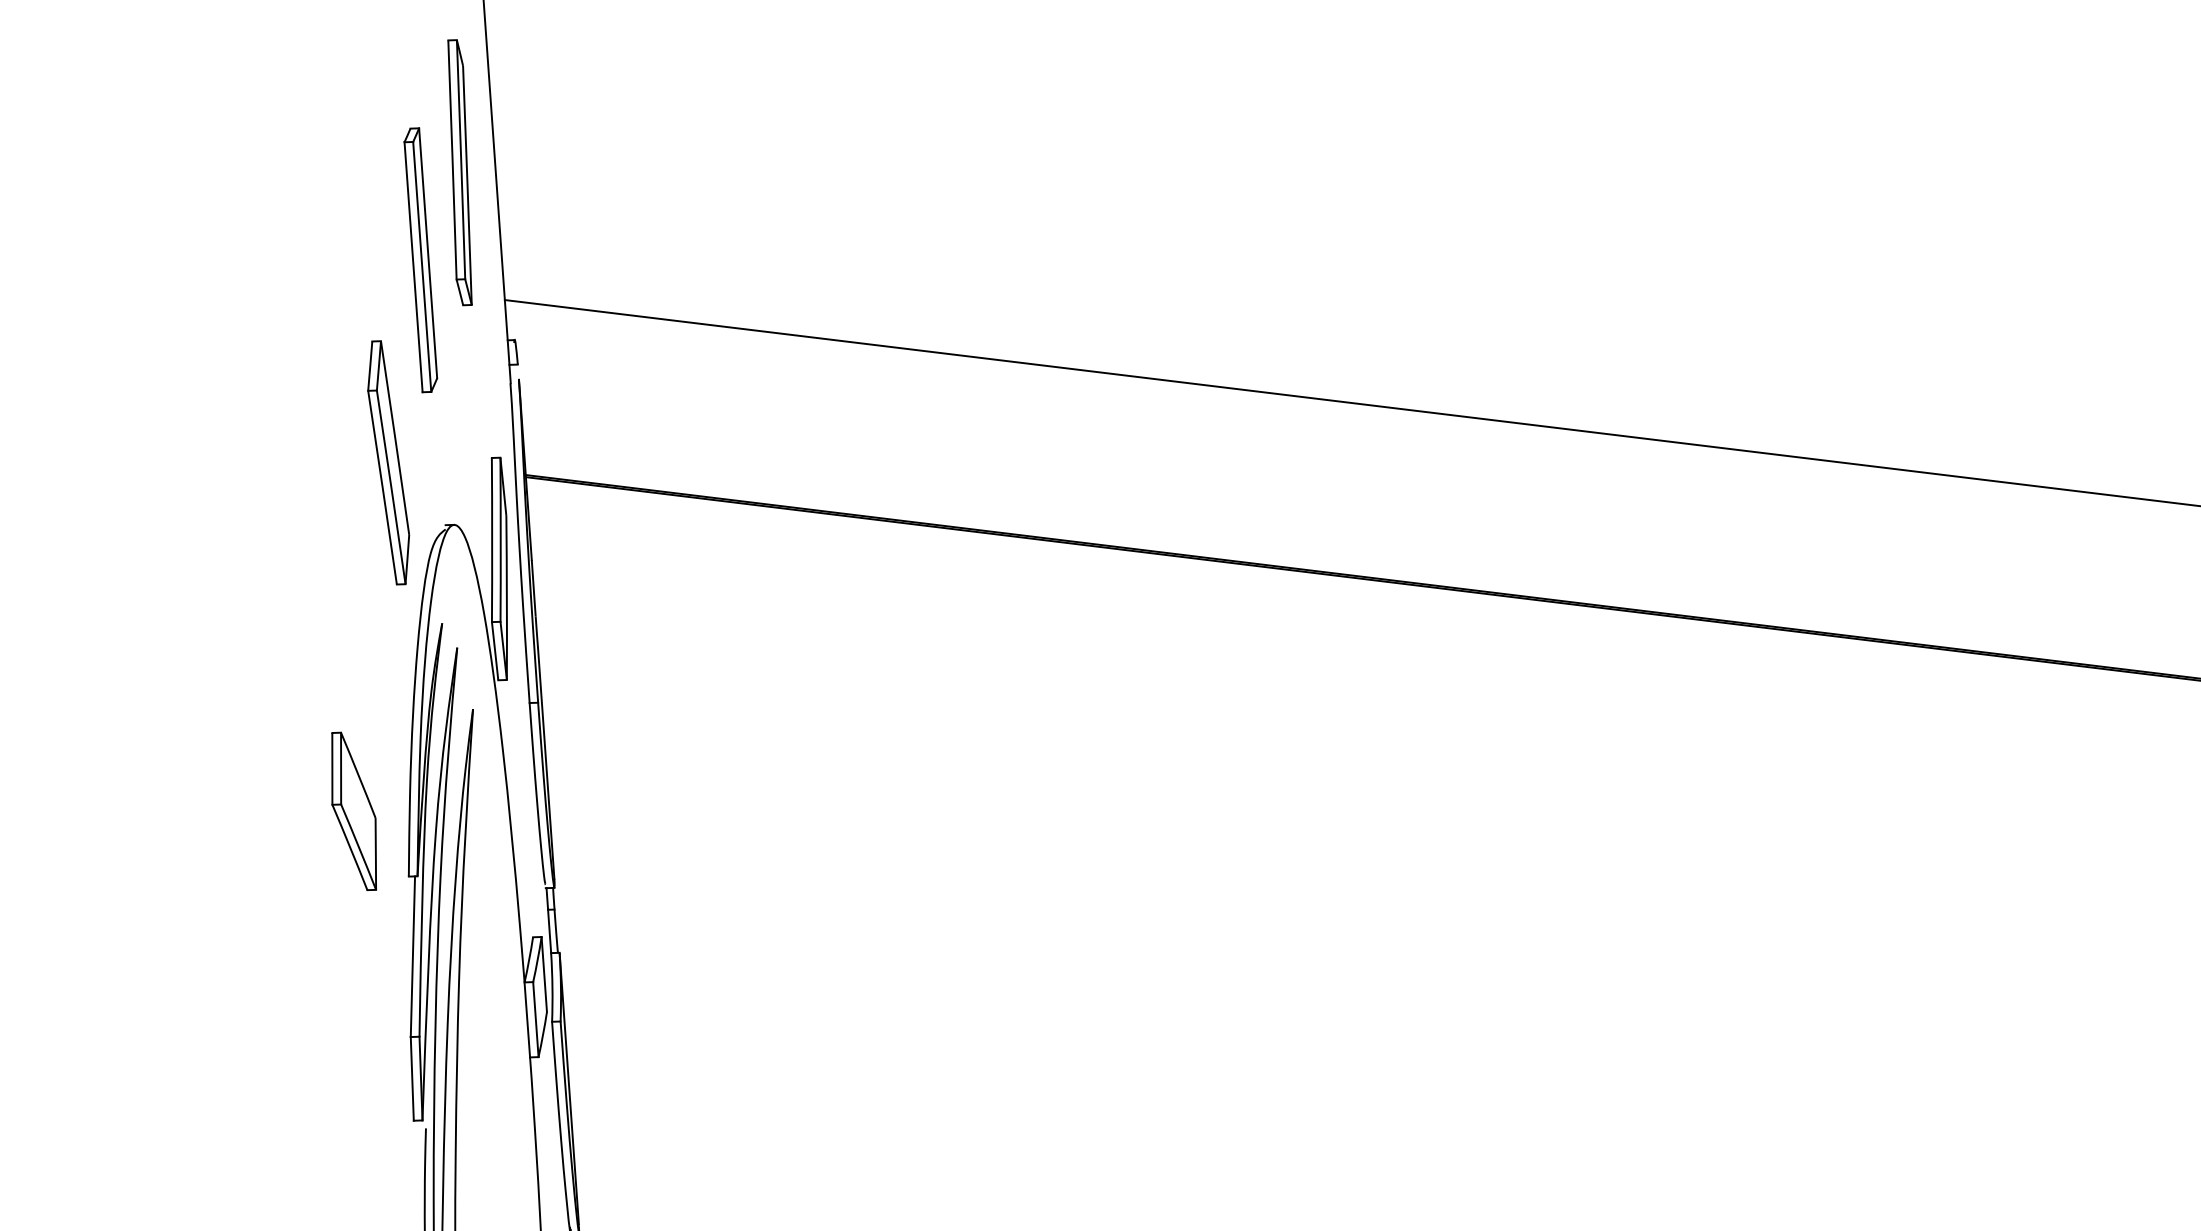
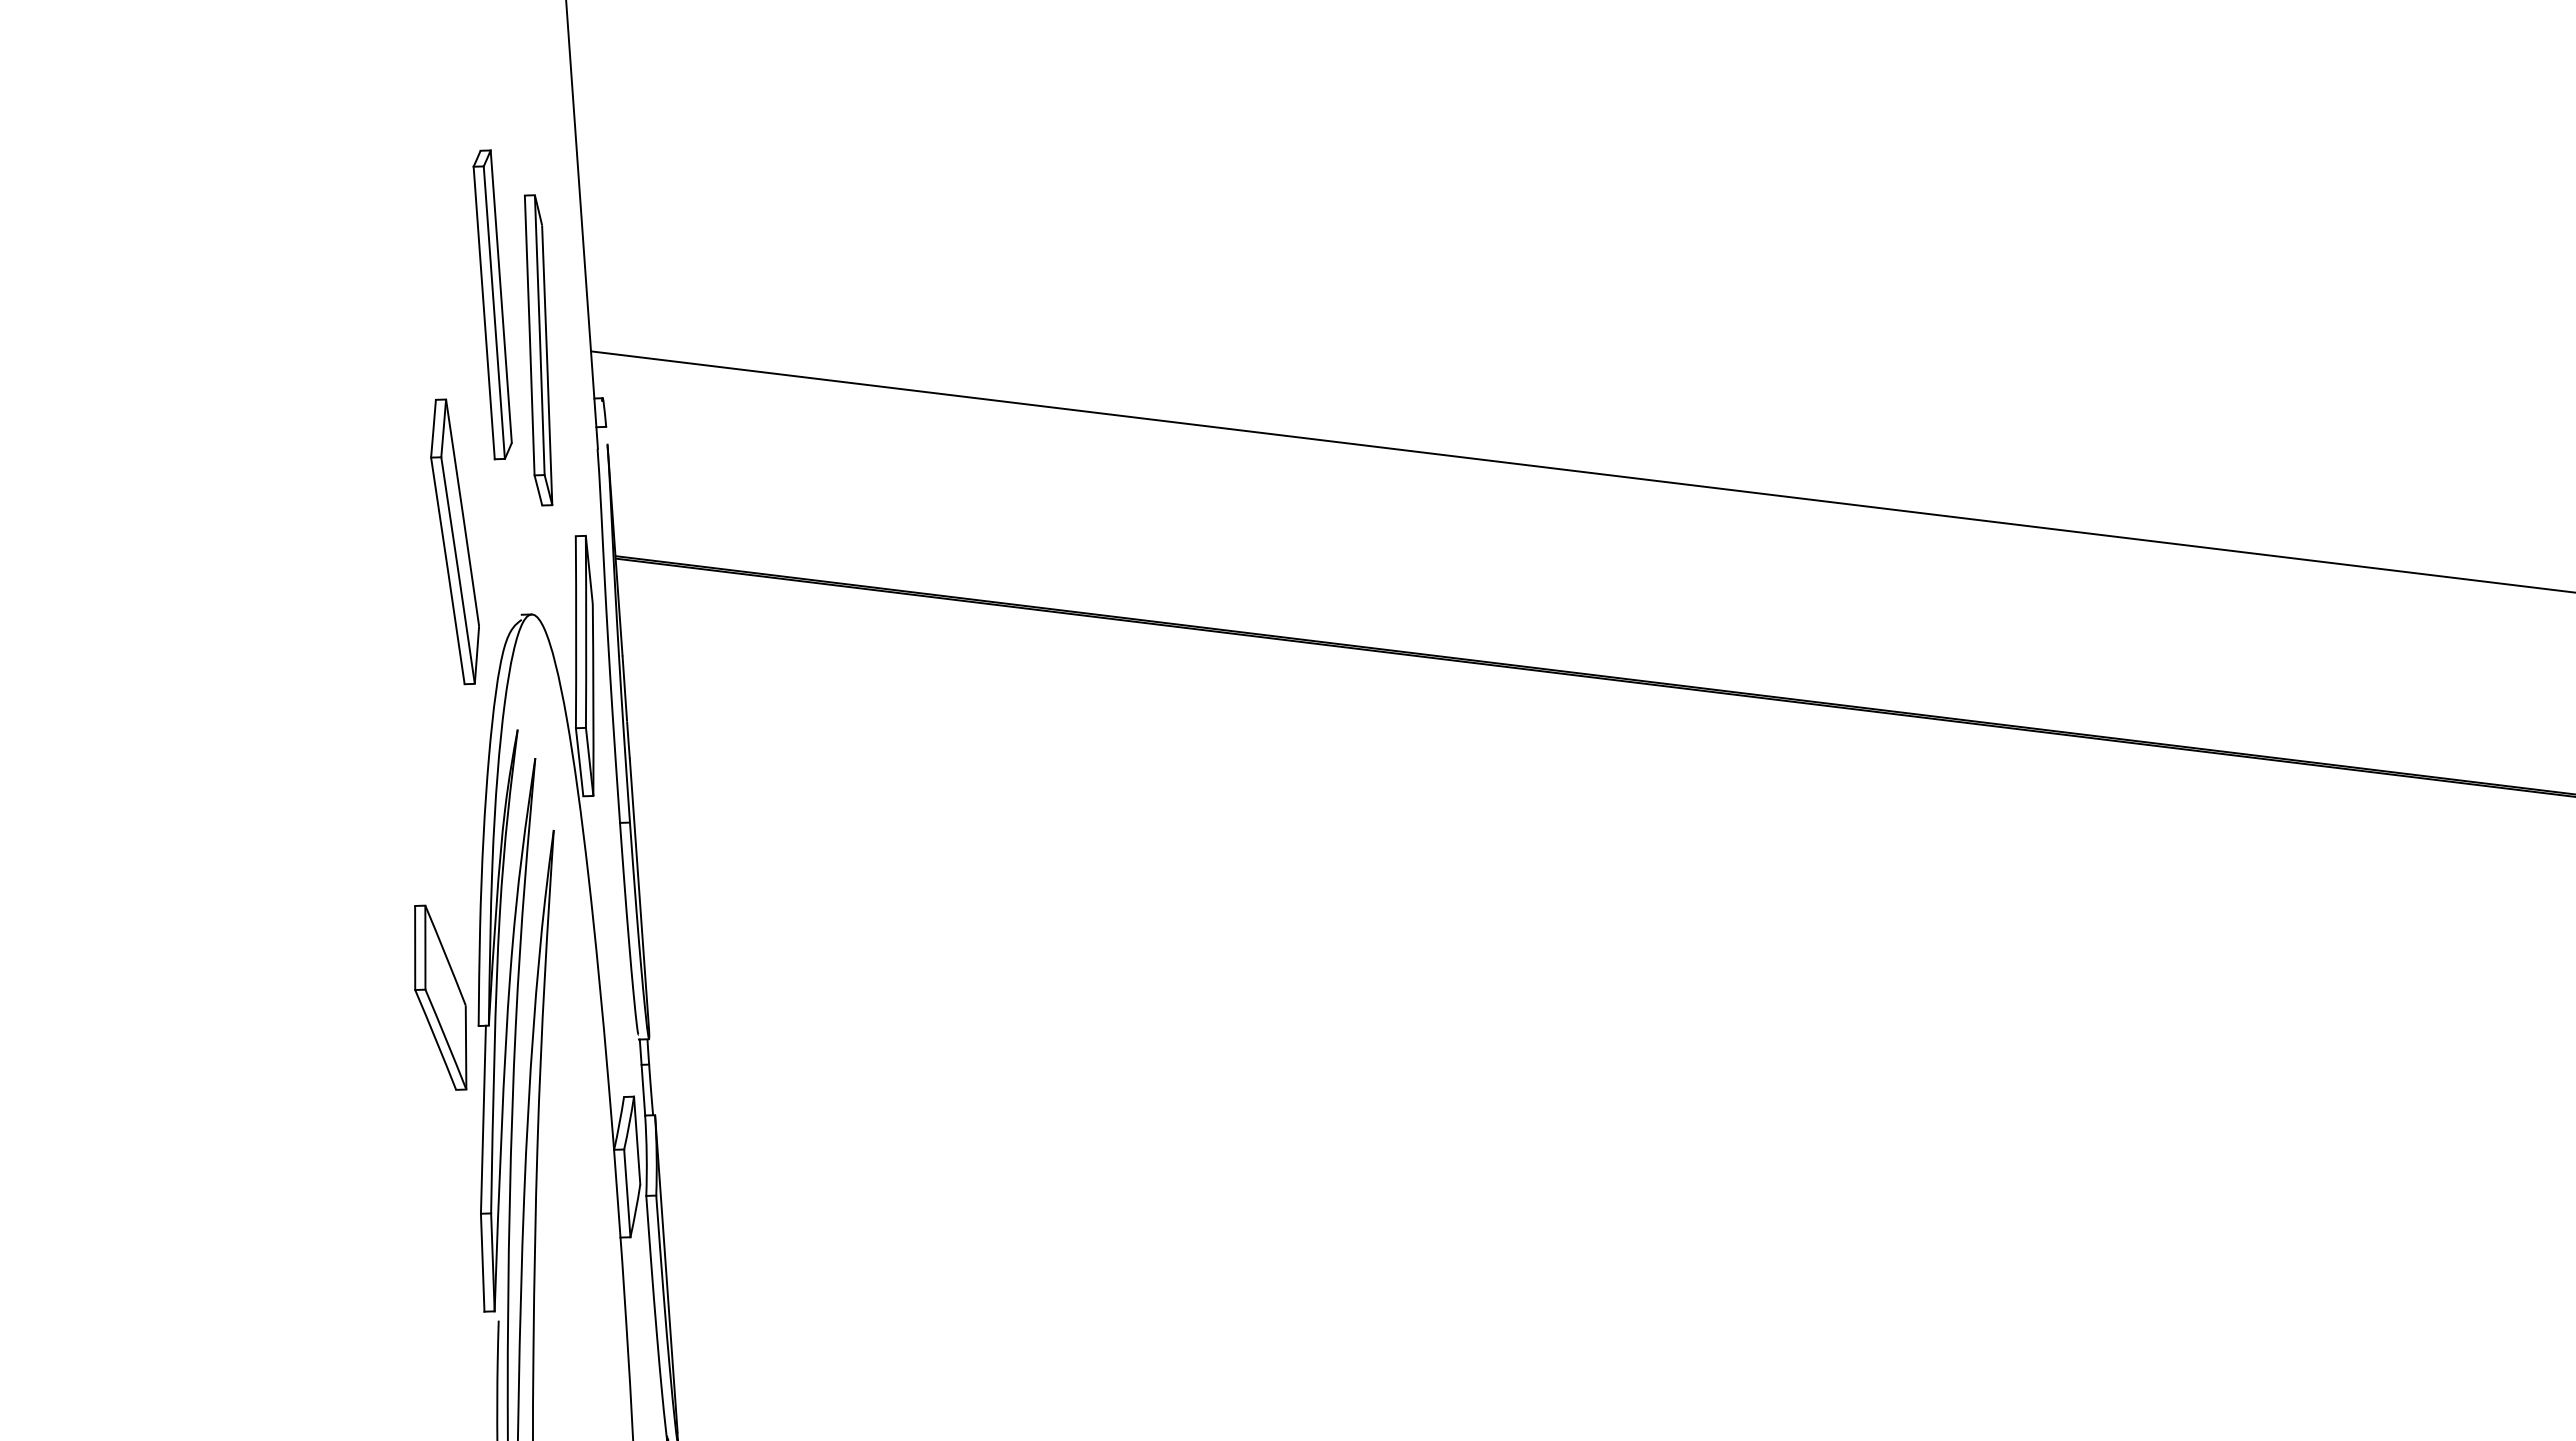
part: (459, 172) -> (538, 350), moved
part: (354, 811) -> (440, 997), moved

